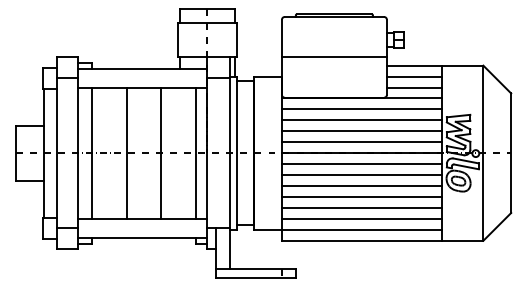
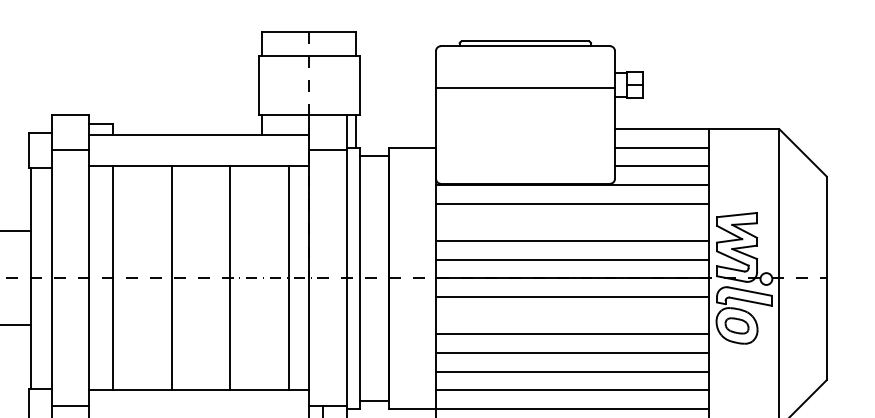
line: (333, 57) -> (523, 87), moved
line: (361, 120) -> (571, 222), removed
line: (361, 175) -> (571, 316), removed

